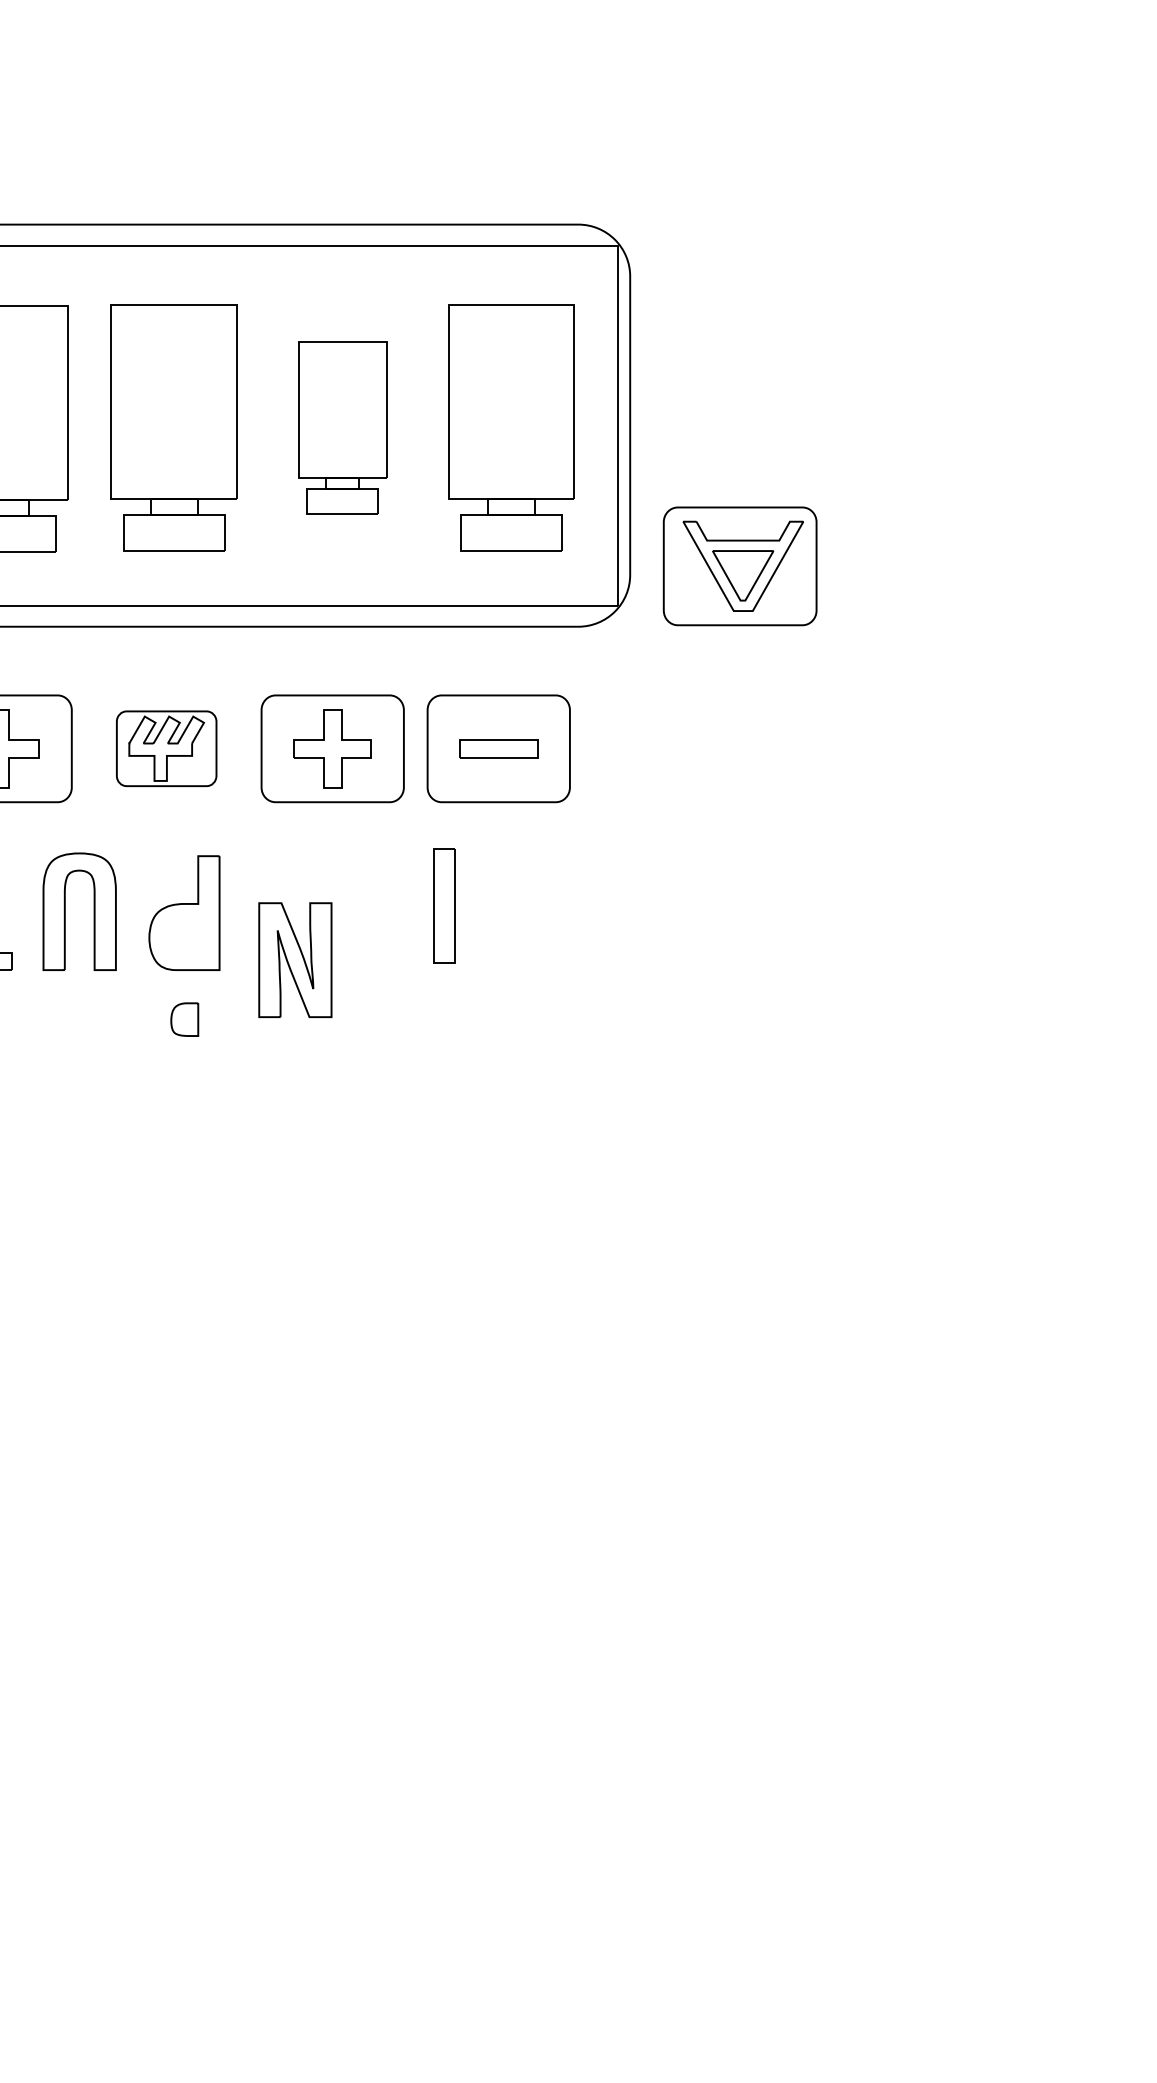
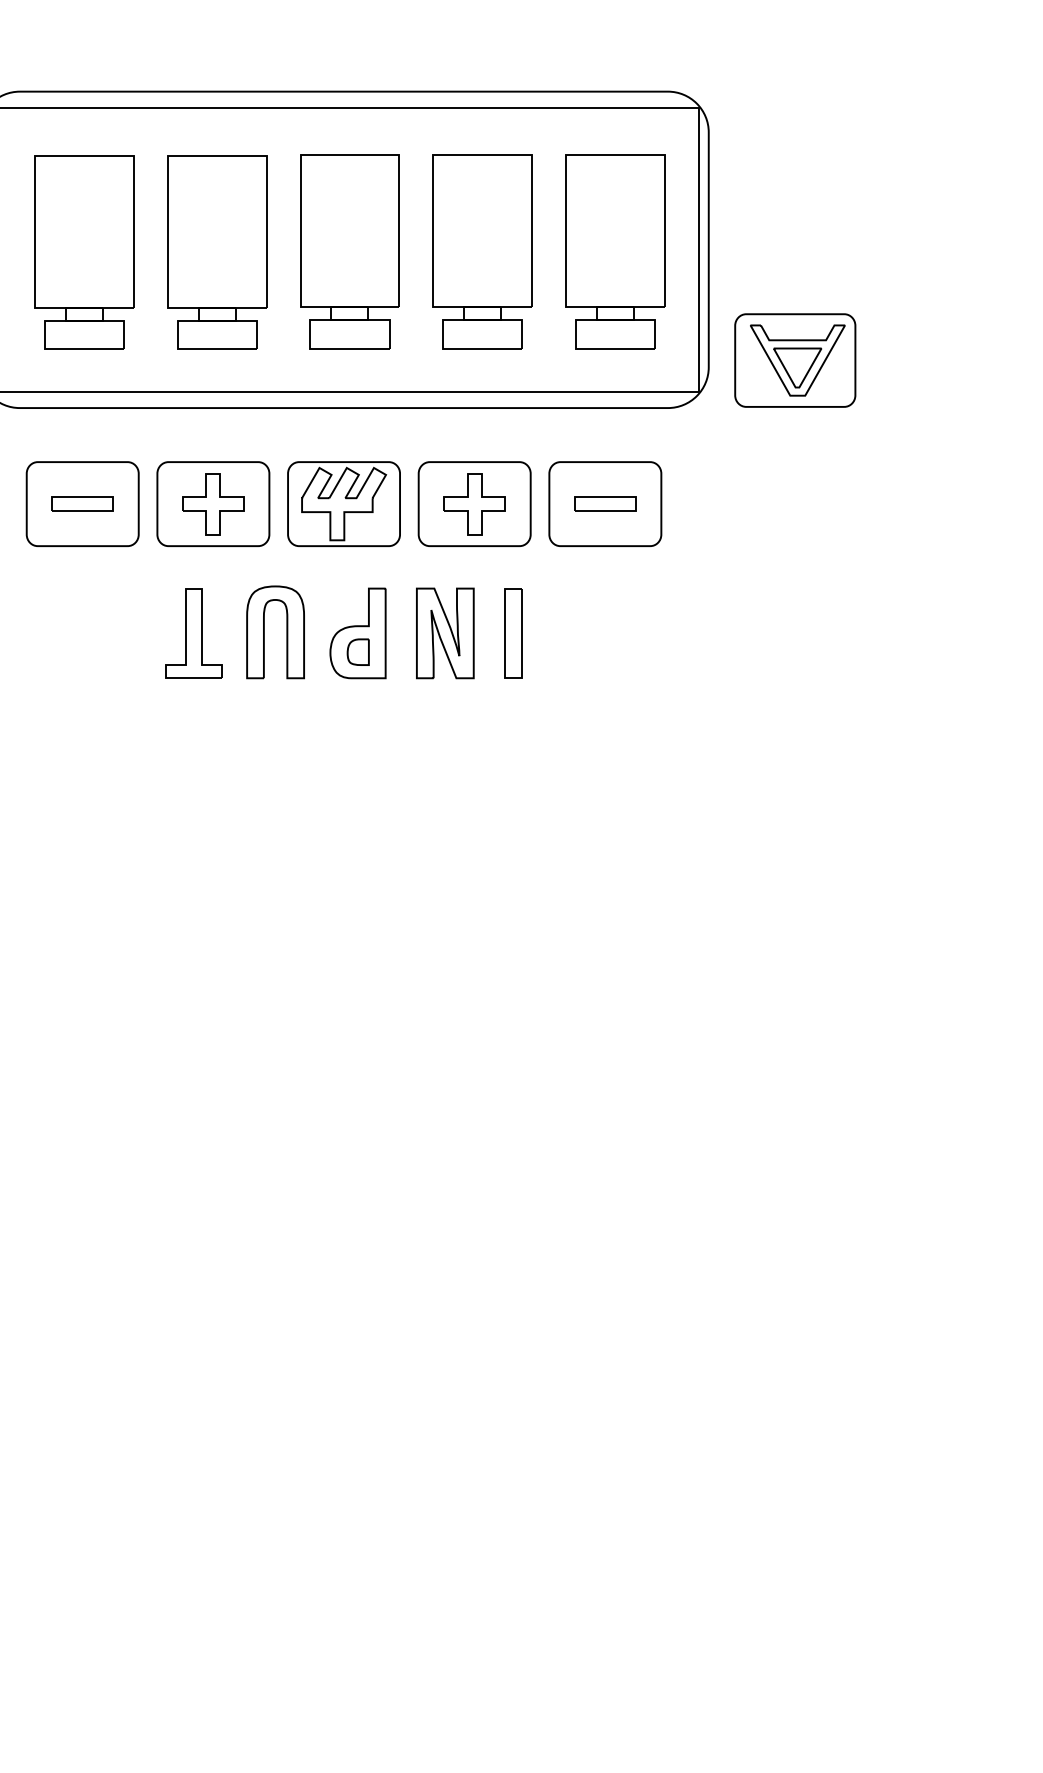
part: (342, 427) -> (482, 251), size x1.43
part: (165, 748) -> (343, 503), size x1.43
part: (444, 905) -> (513, 633), moved
part: (295, 960) -> (445, 633), moved
part: (183, 1018) -> (357, 651), moved

